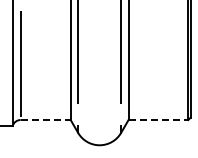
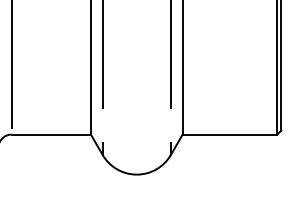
line: (46, 120) -> (52, 135), dashed -> solid
line: (158, 120) -> (230, 135), dashed -> solid

